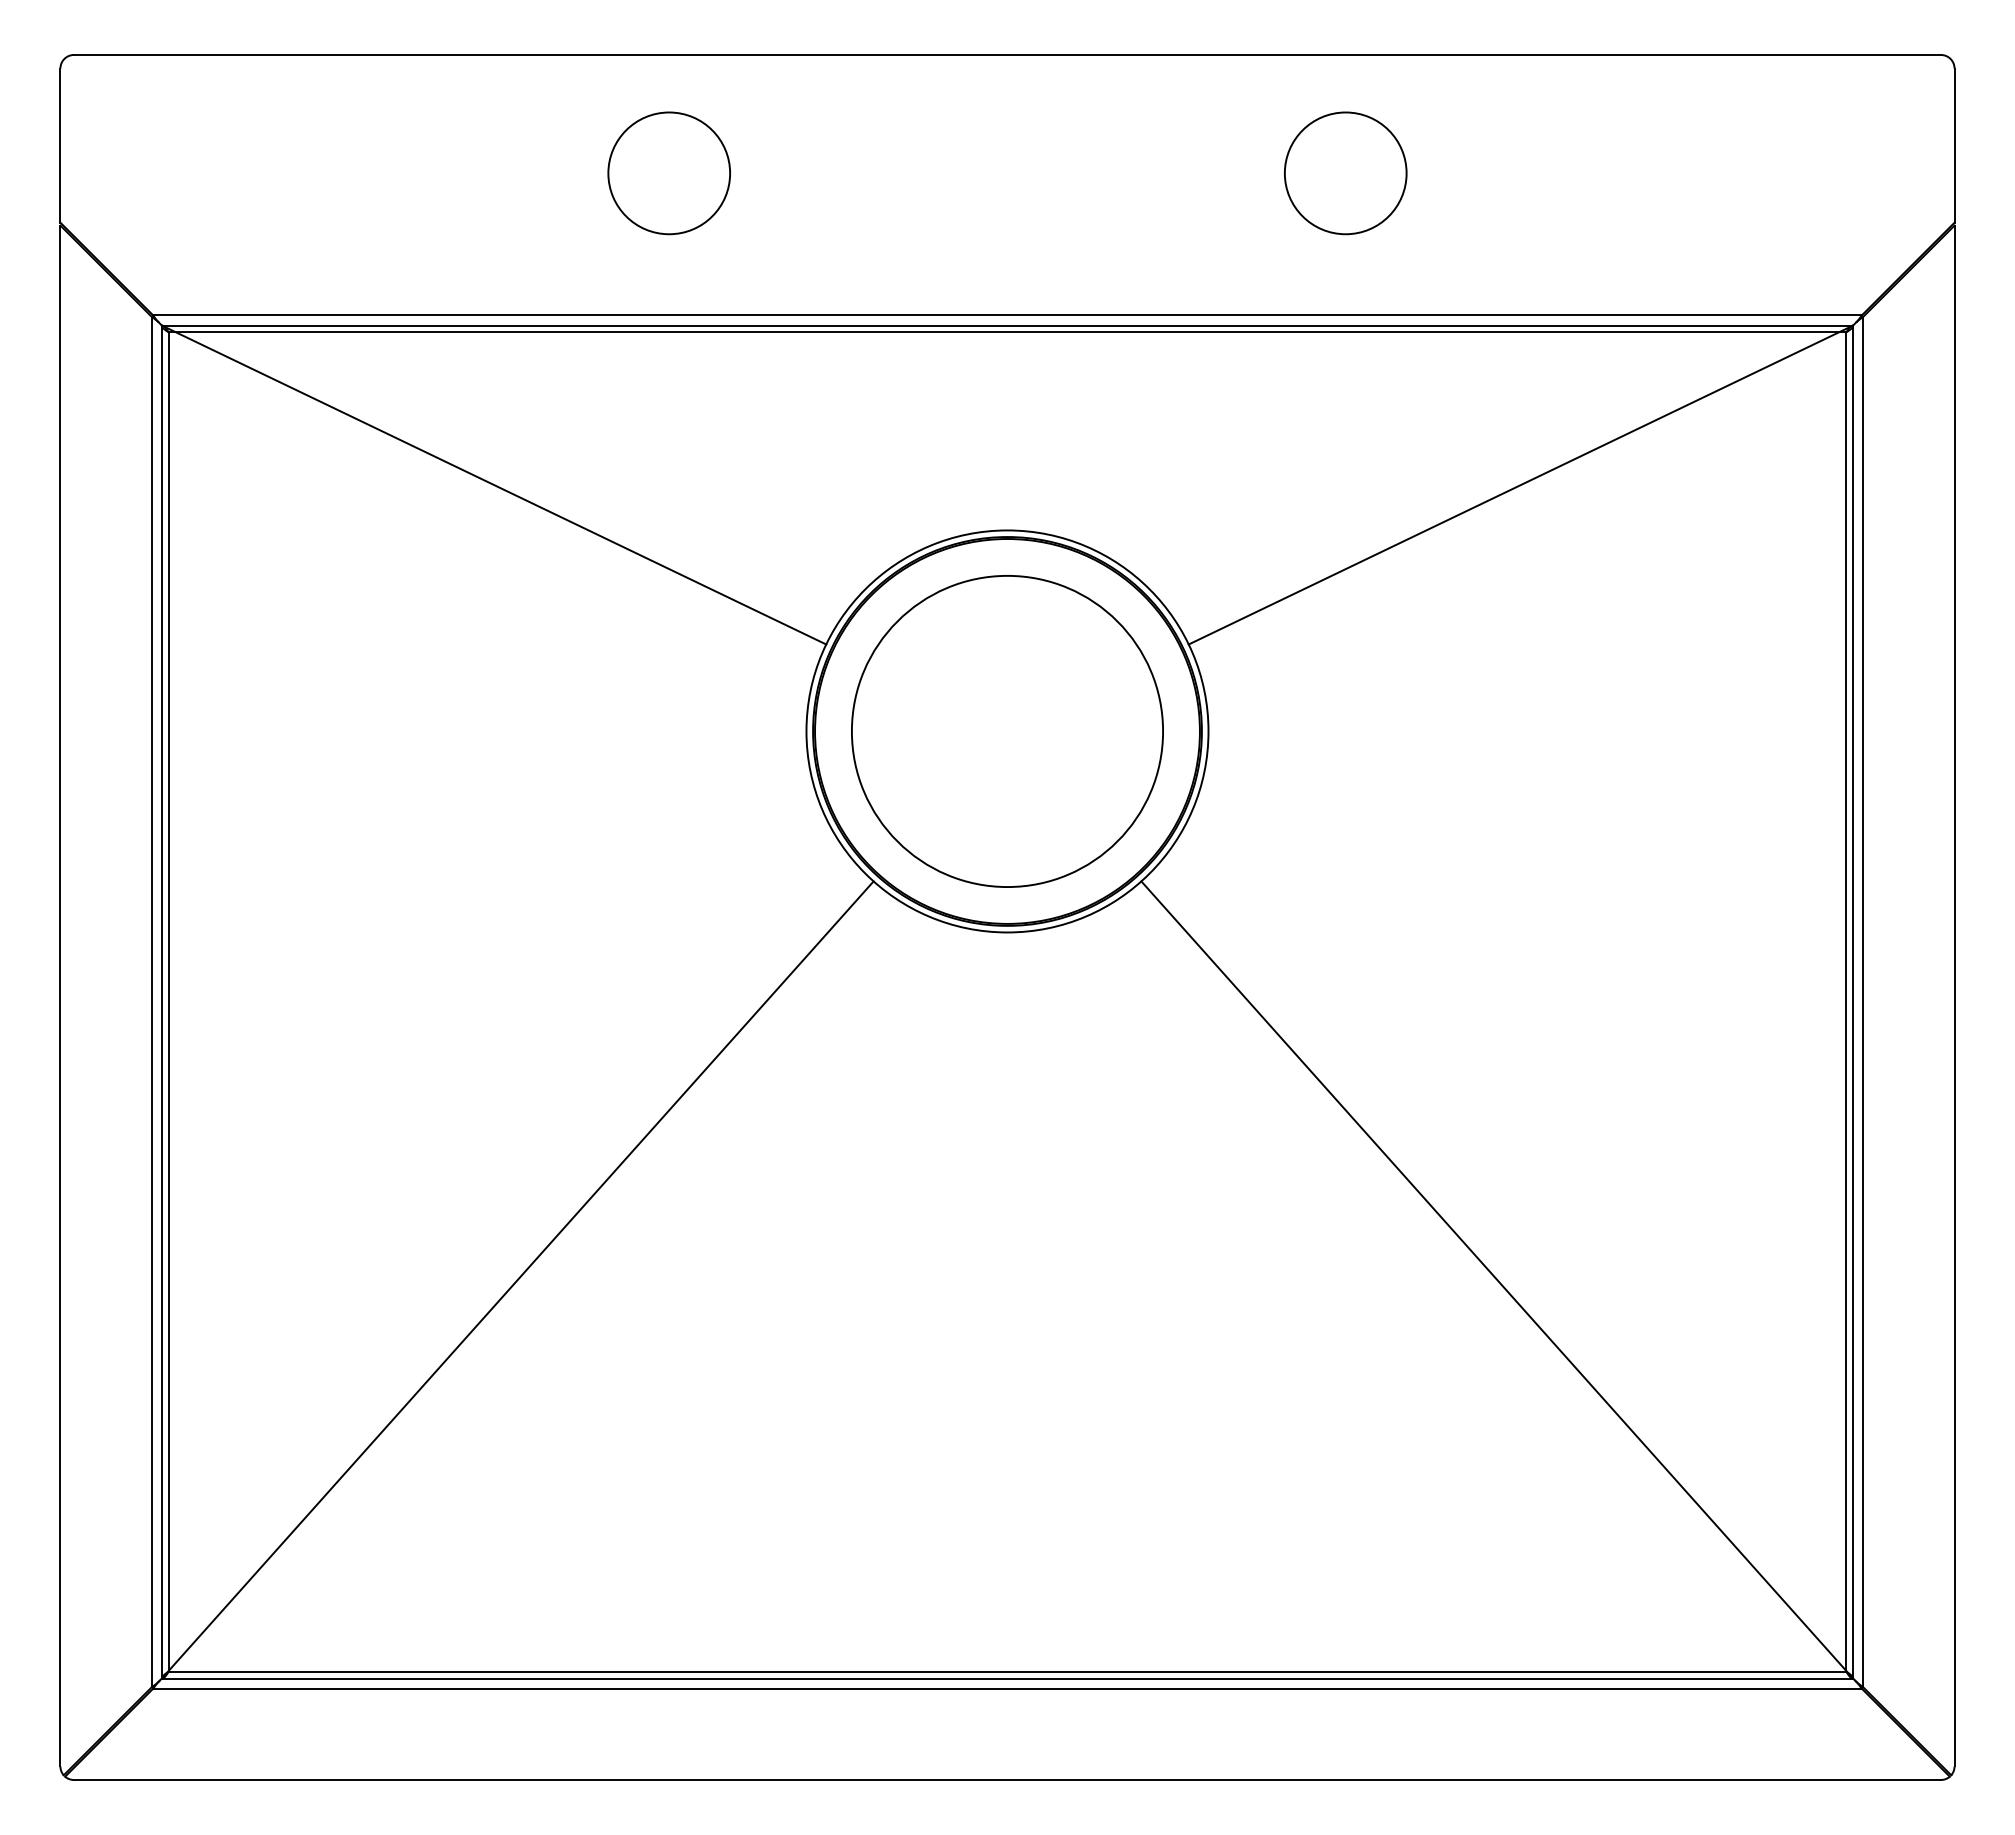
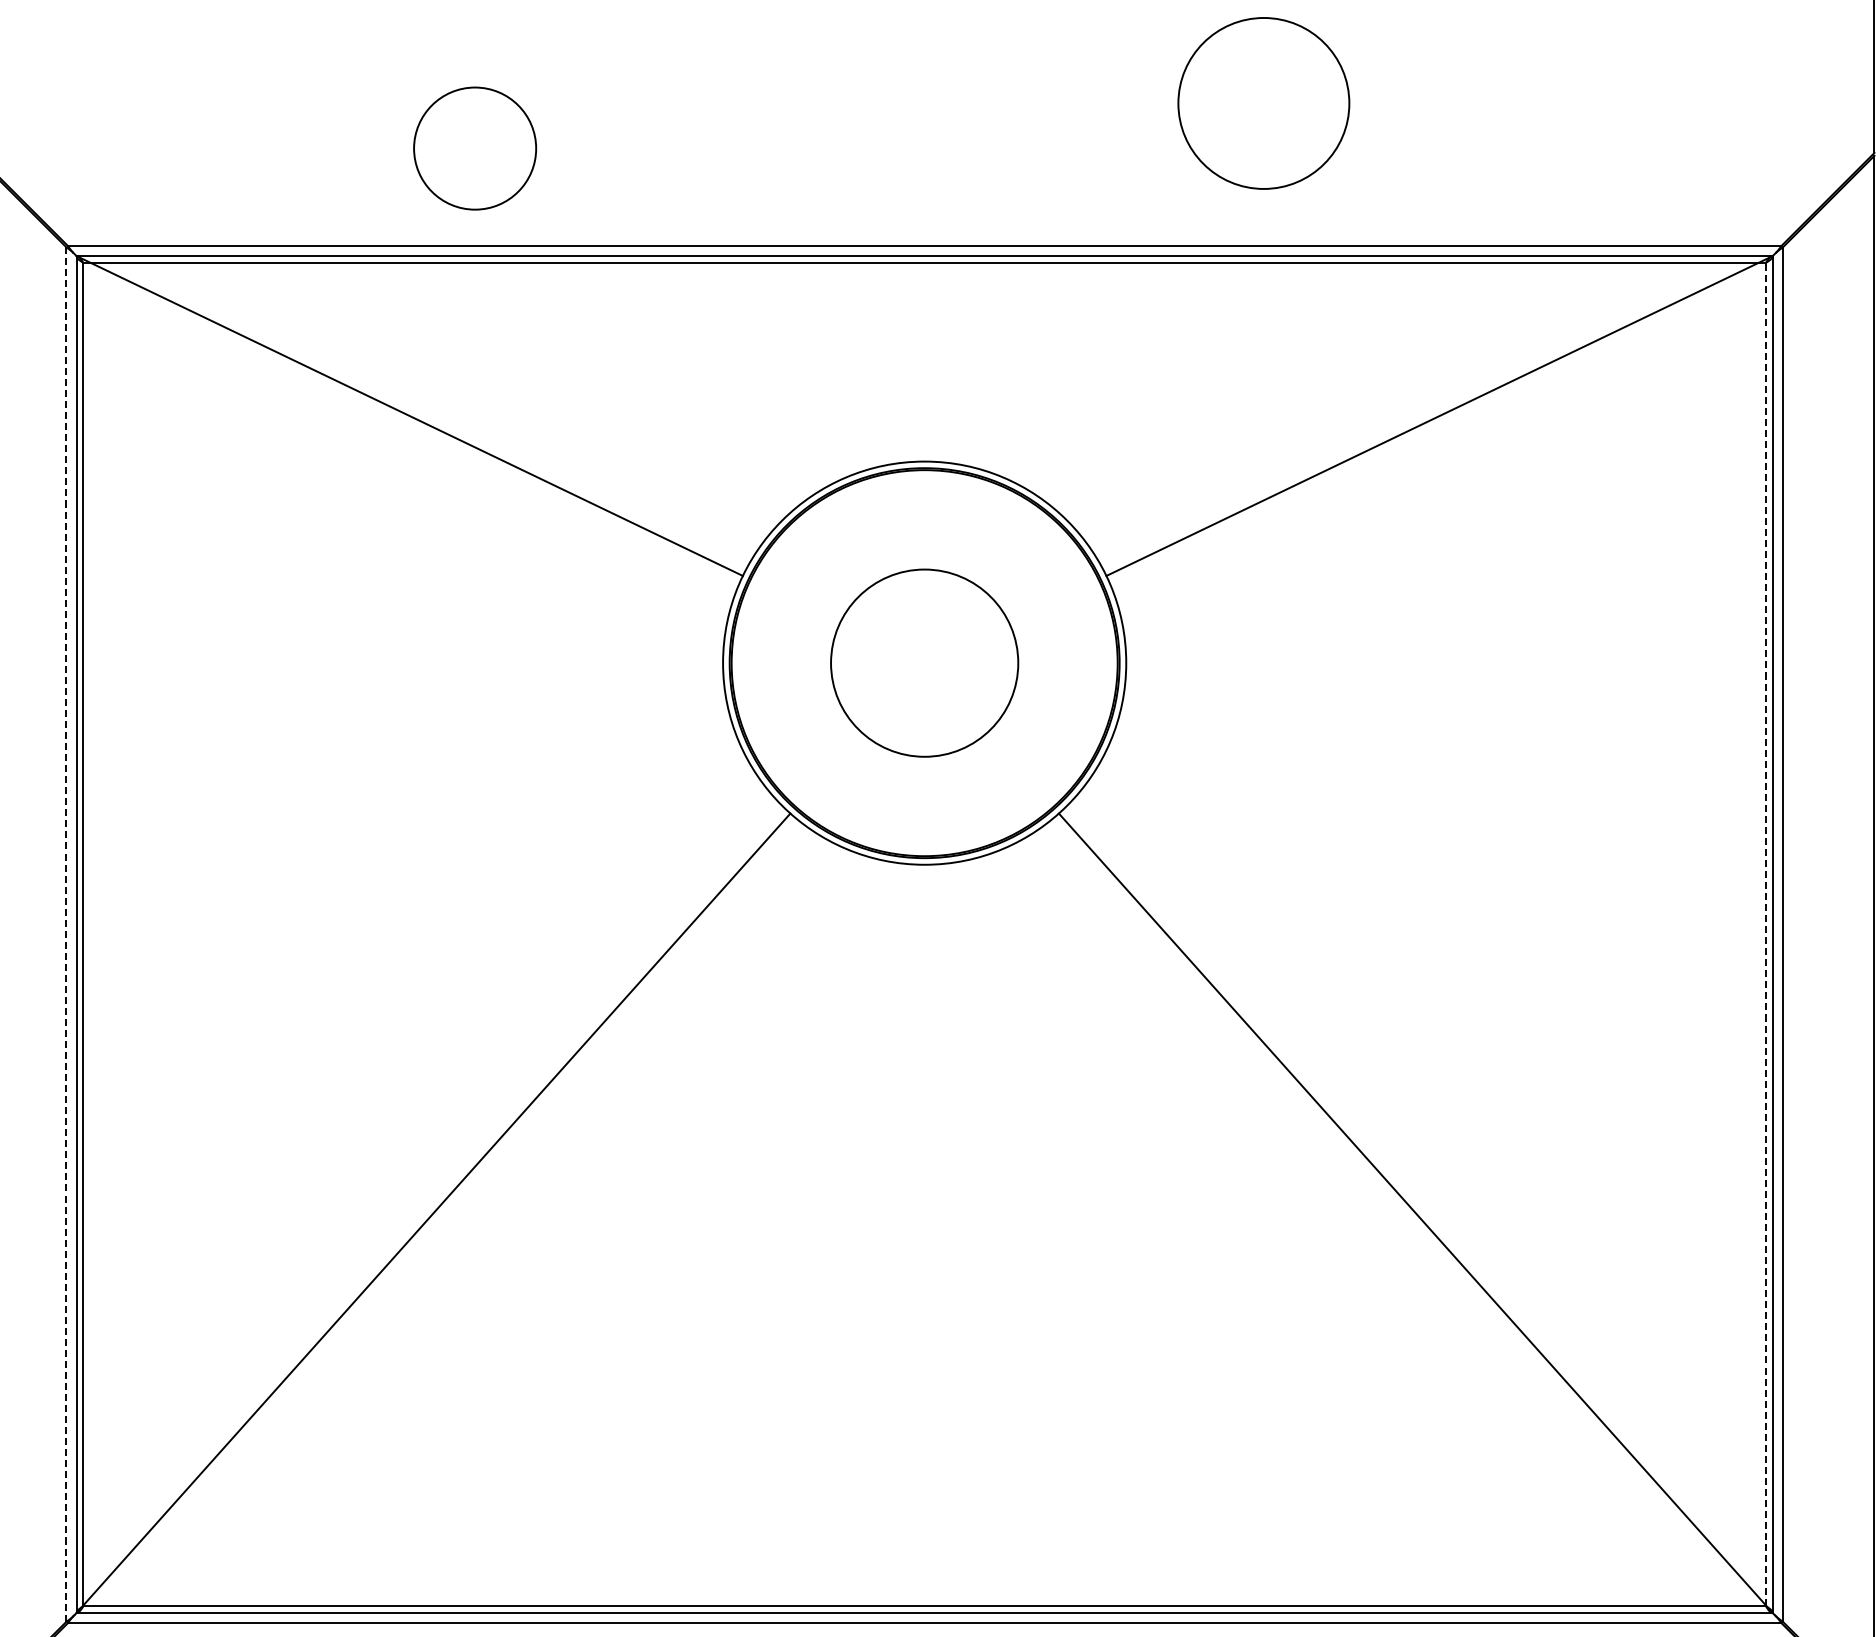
circle: (668, 173) -> (474, 148), moved
circle: (1345, 173) -> (1263, 103), size x1.4
circle: (1007, 731) -> (924, 663), size x0.6
line: (151, 1001) -> (66, 934), solid -> dashed
line: (1846, 1002) -> (1766, 935), solid -> dashed

